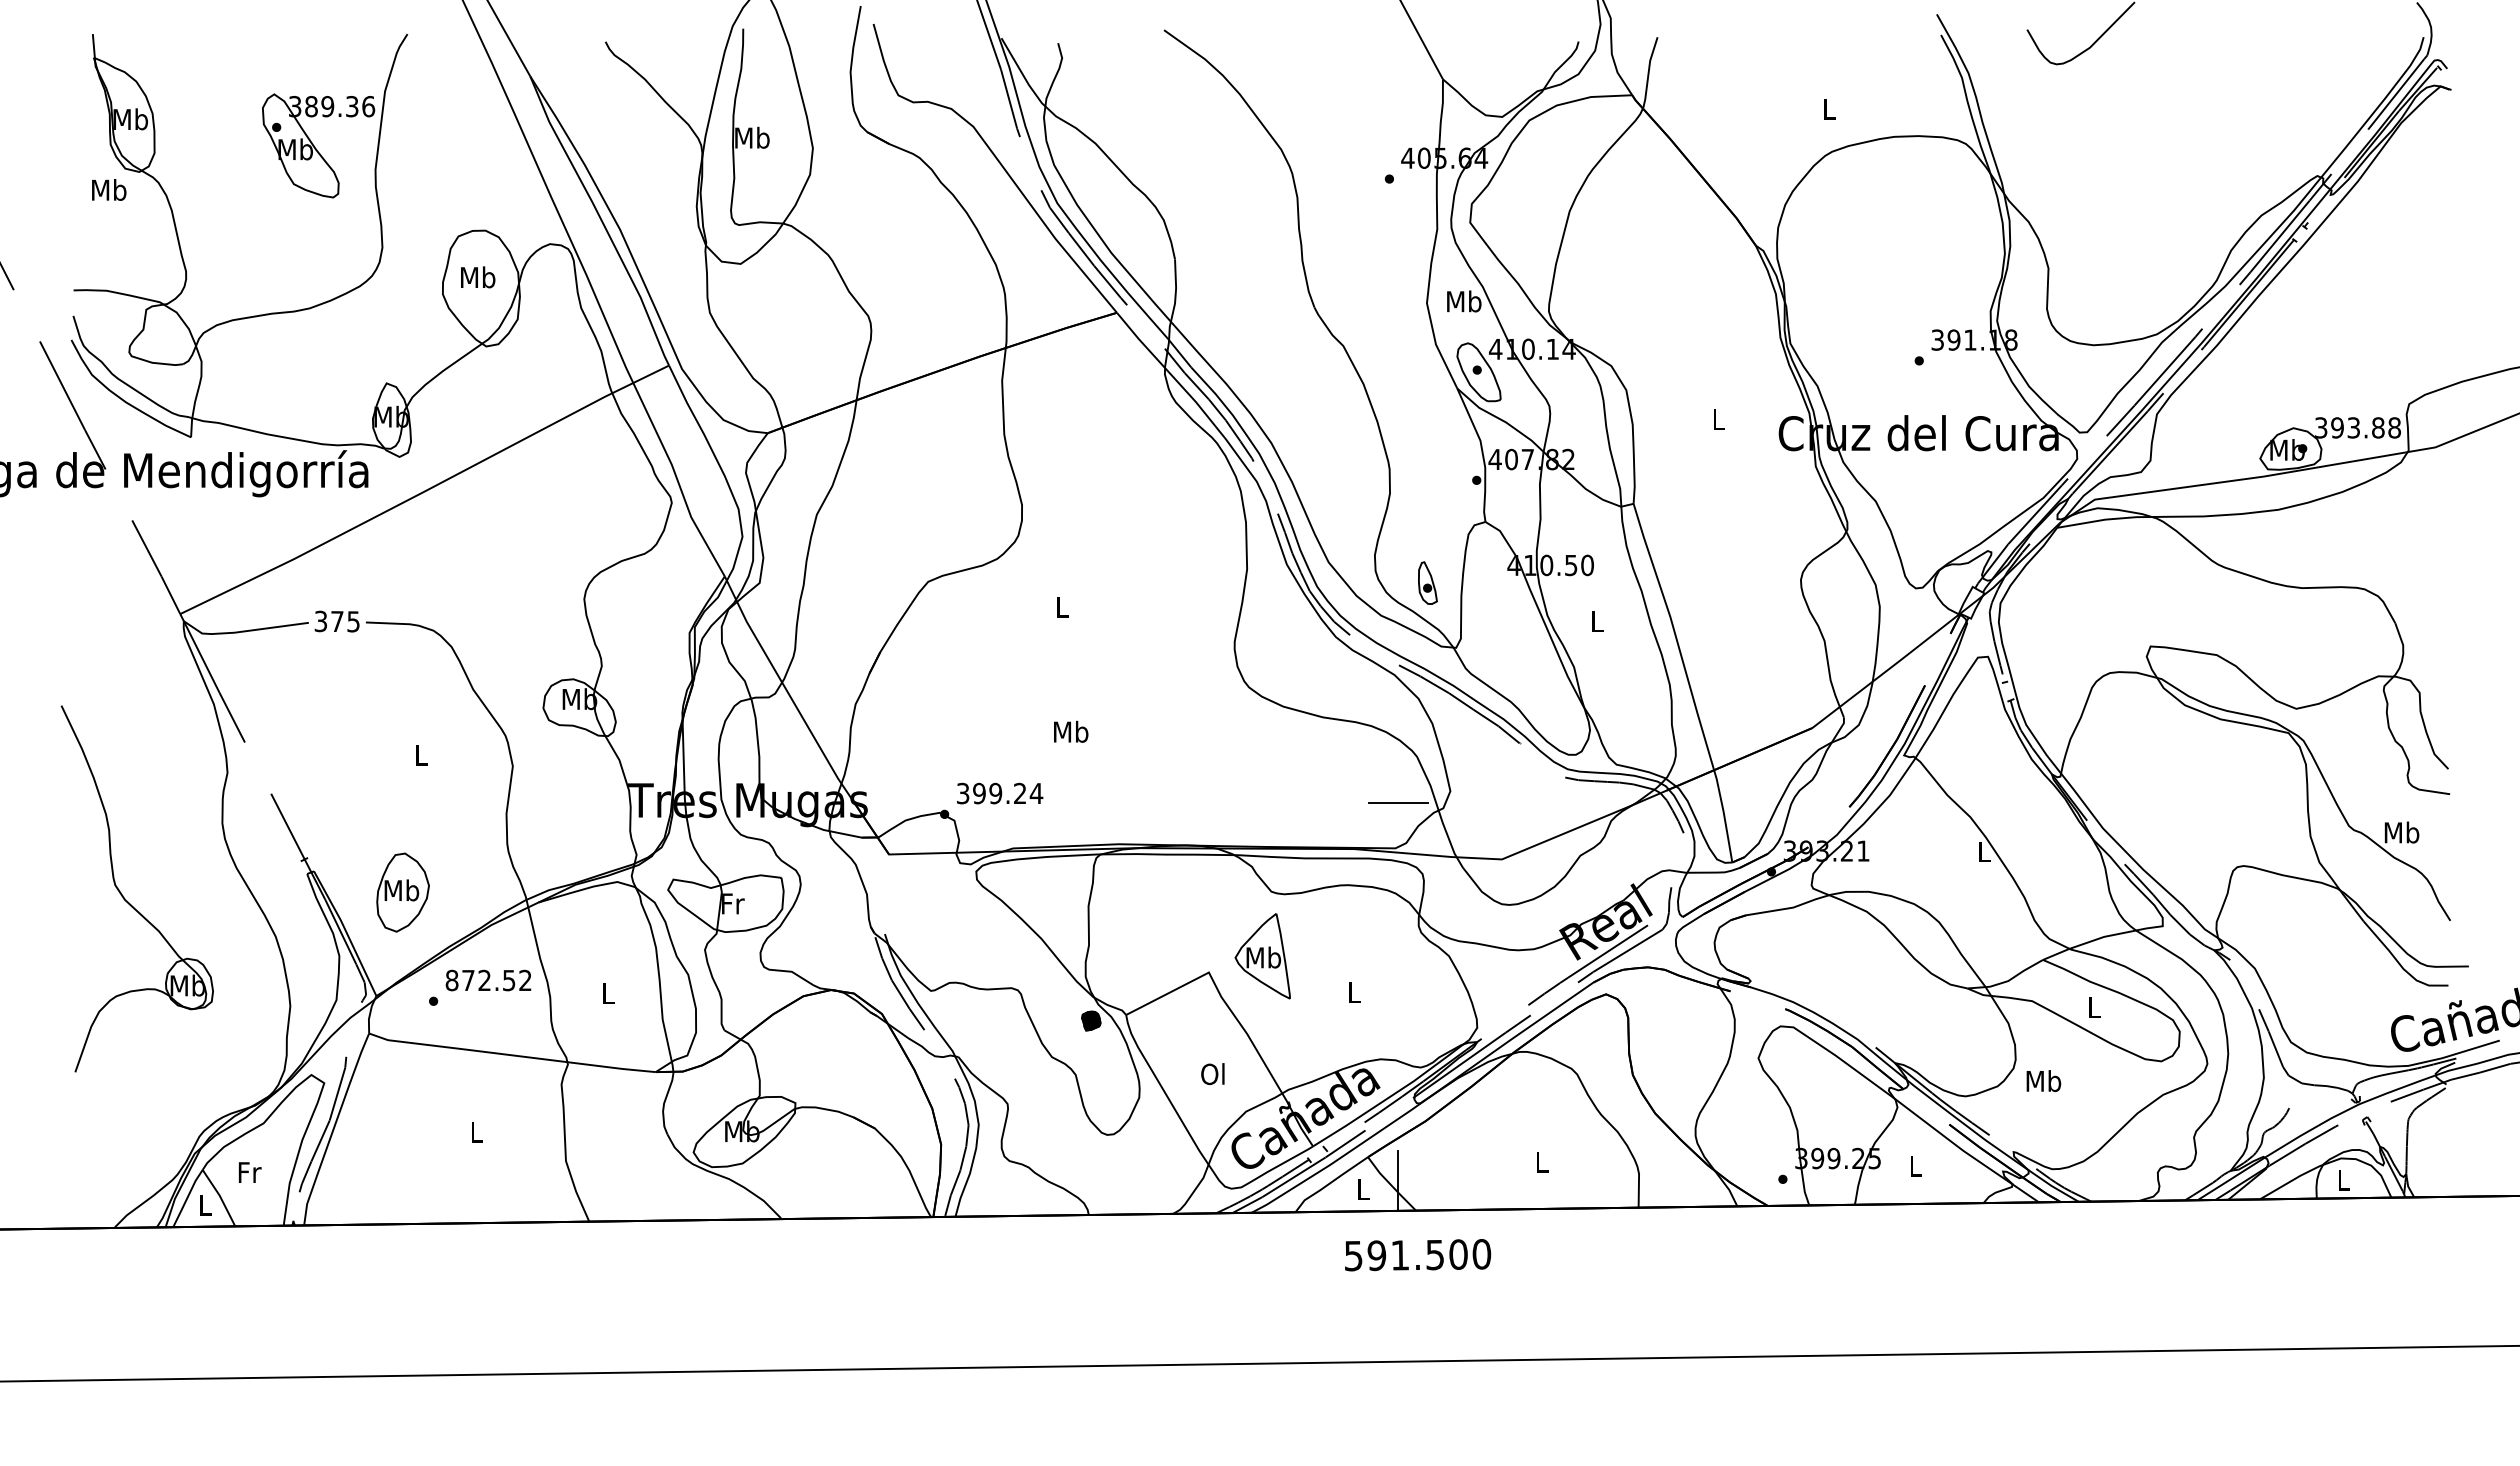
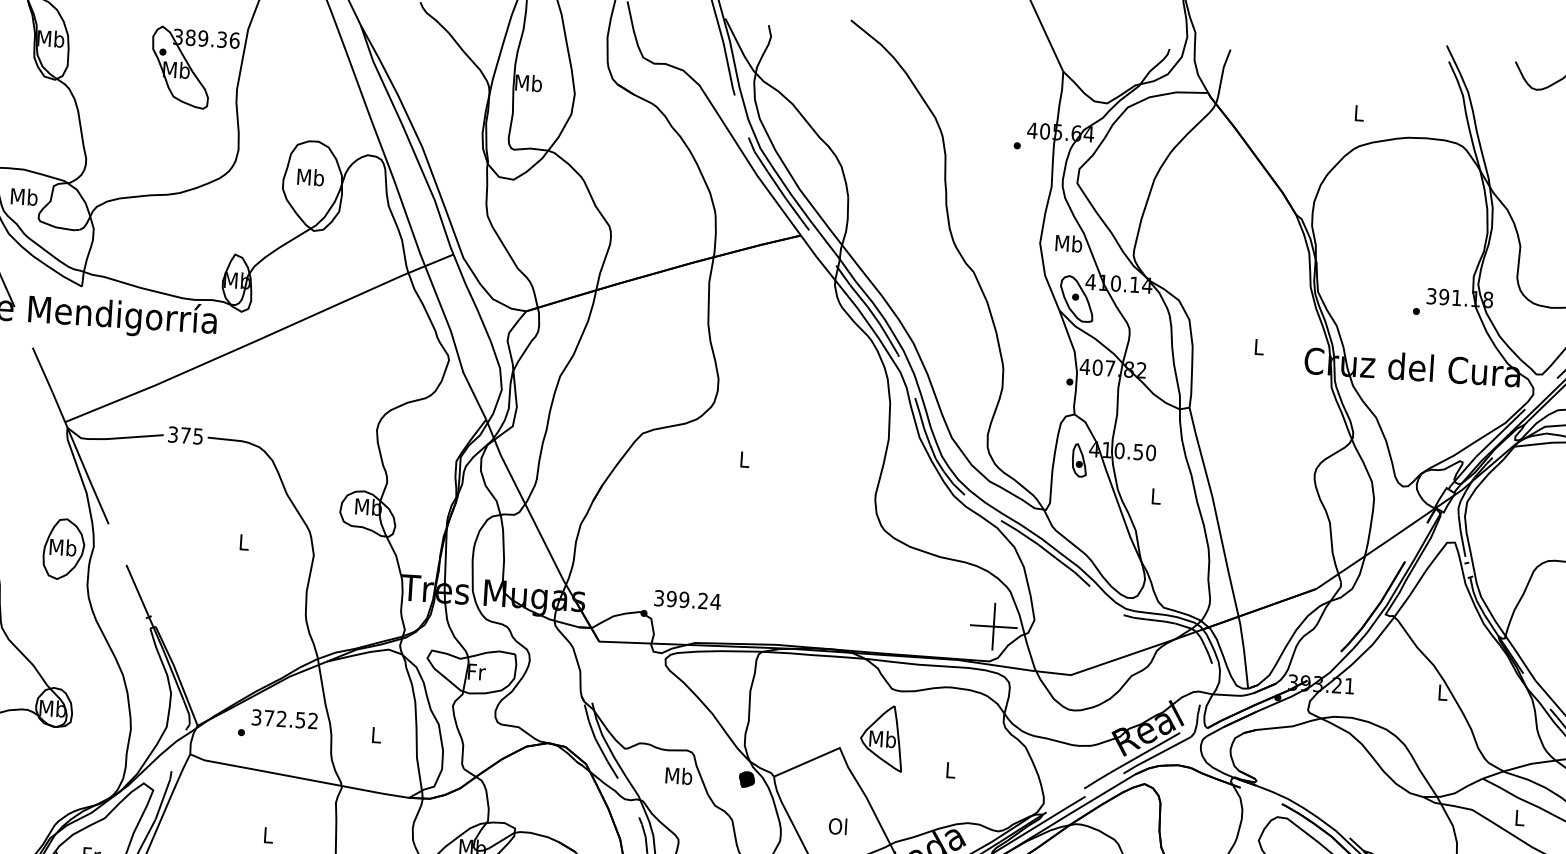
text: (109, 189) -> (24, 196), moved
part: (1427, 582) -> (1079, 460), moved
text: (1071, 731) -> (679, 775), moved
line: (1398, 802) -> (994, 626), added
part: (402, 892) -> (63, 549), moved
text: (451, 980) -> (256, 717), 872.52 -> 372.52

